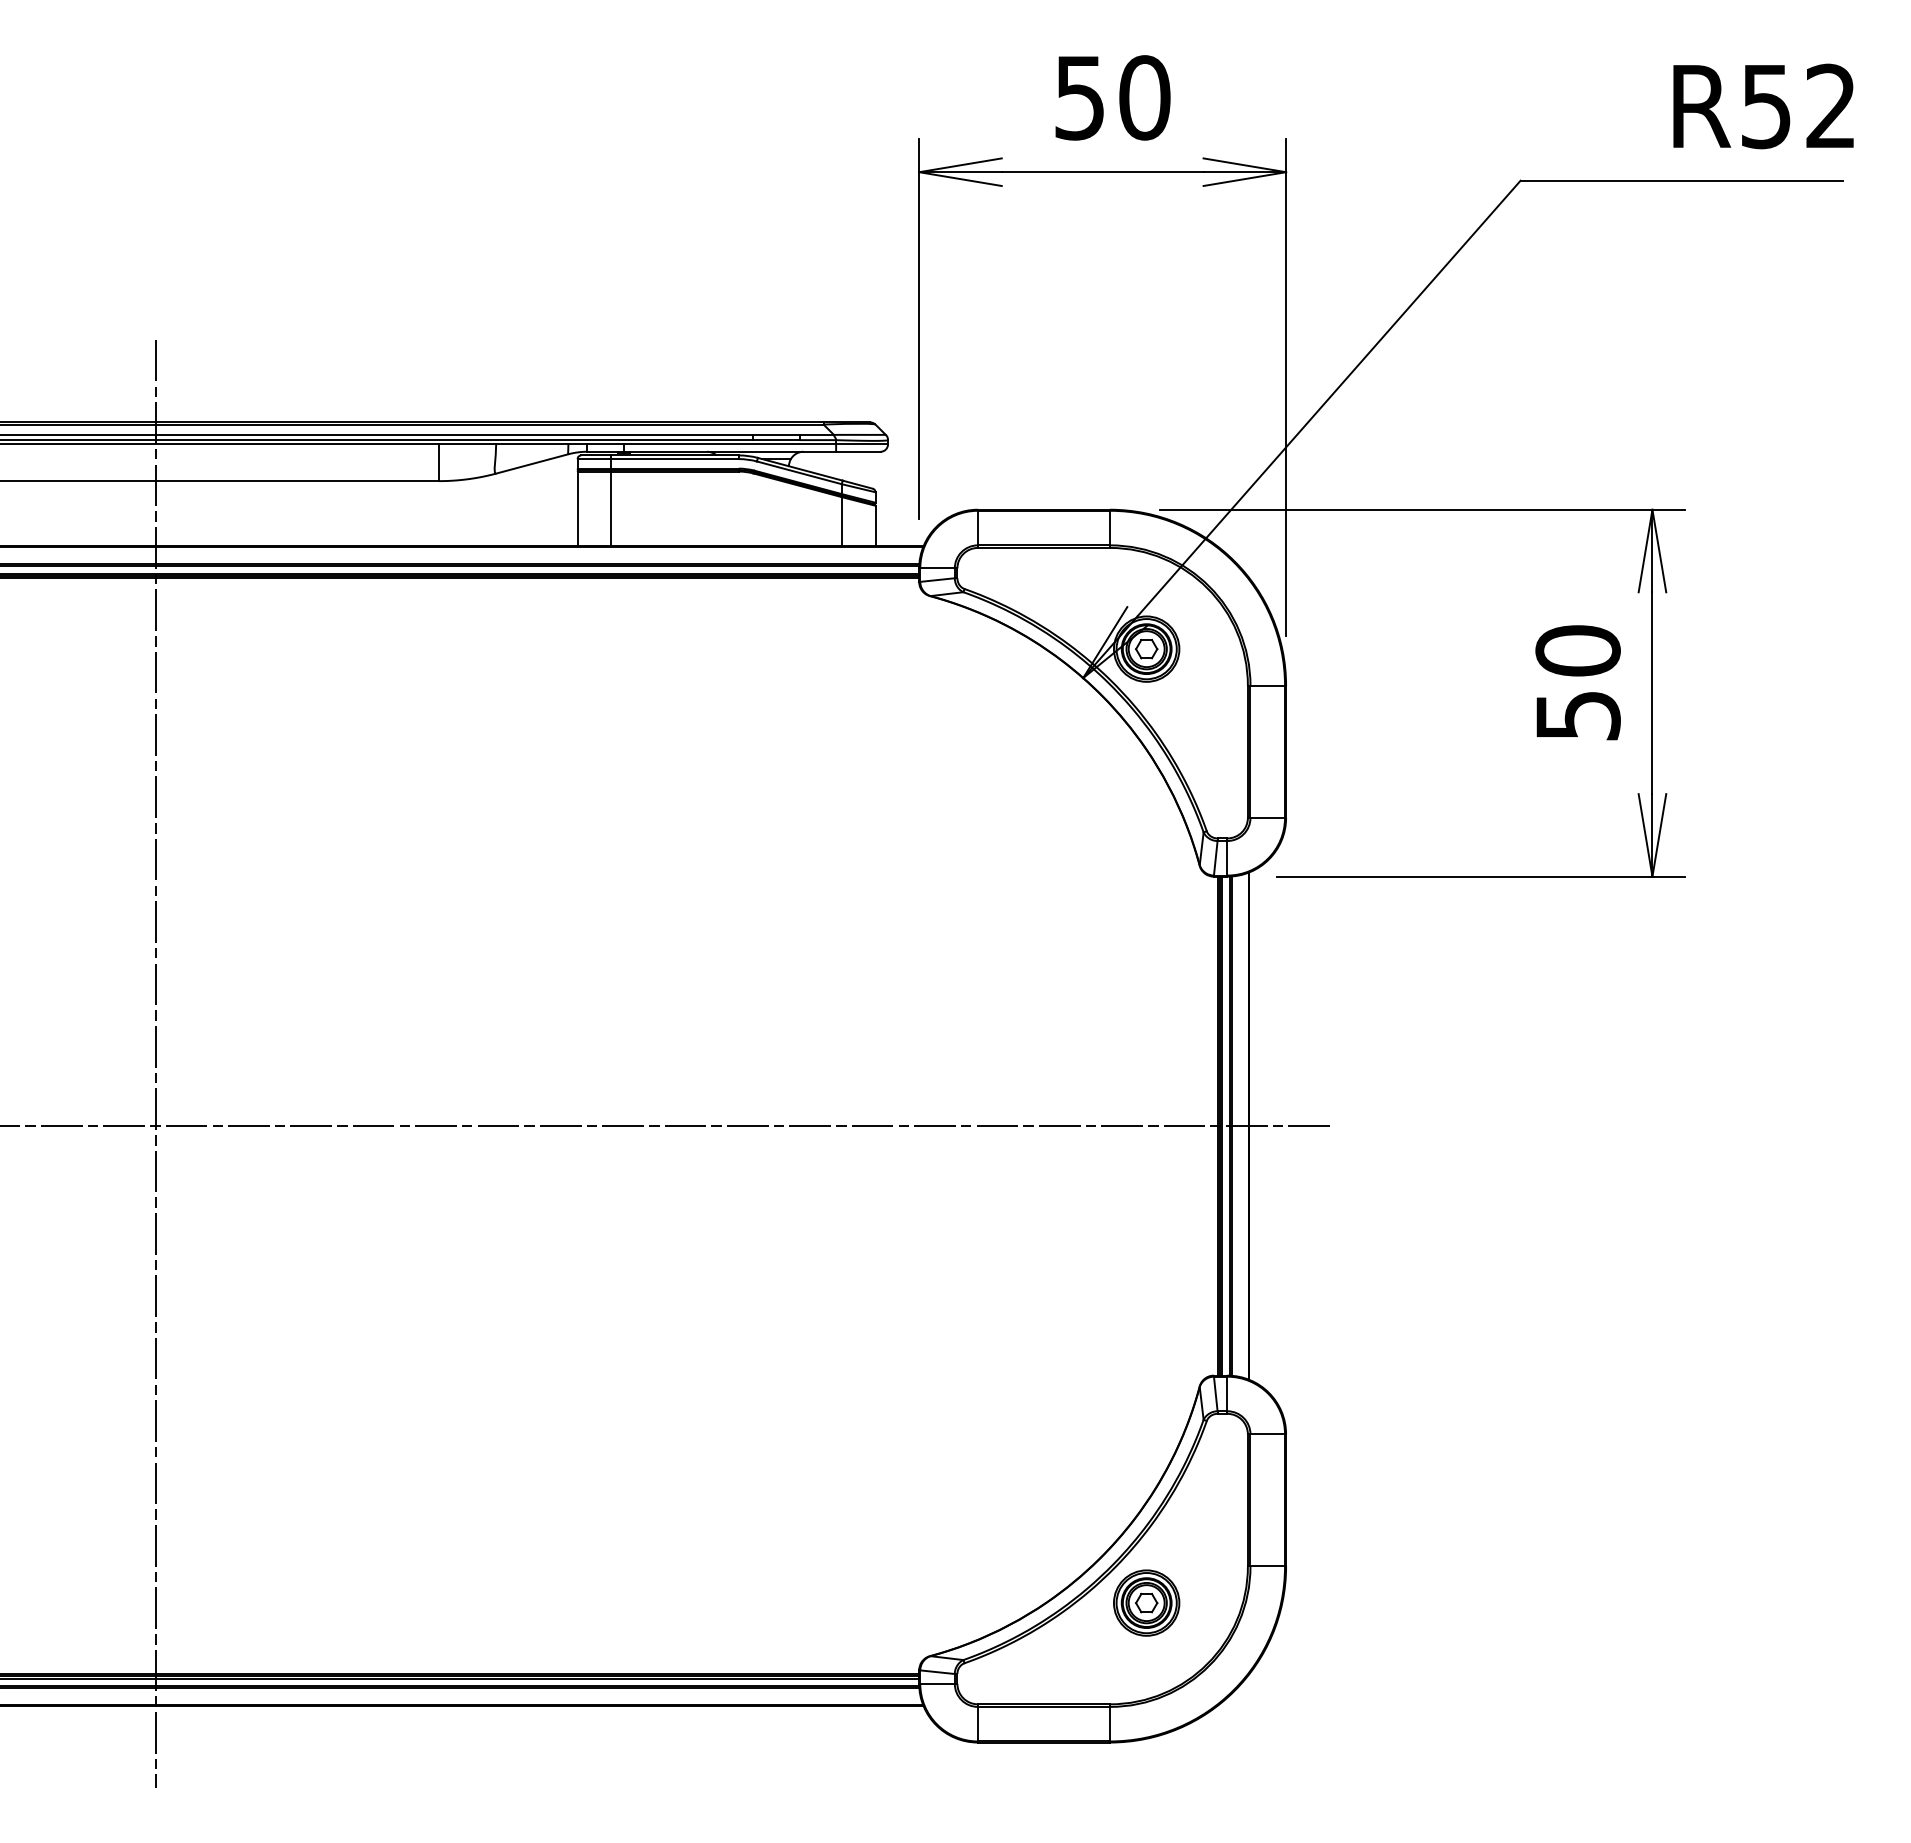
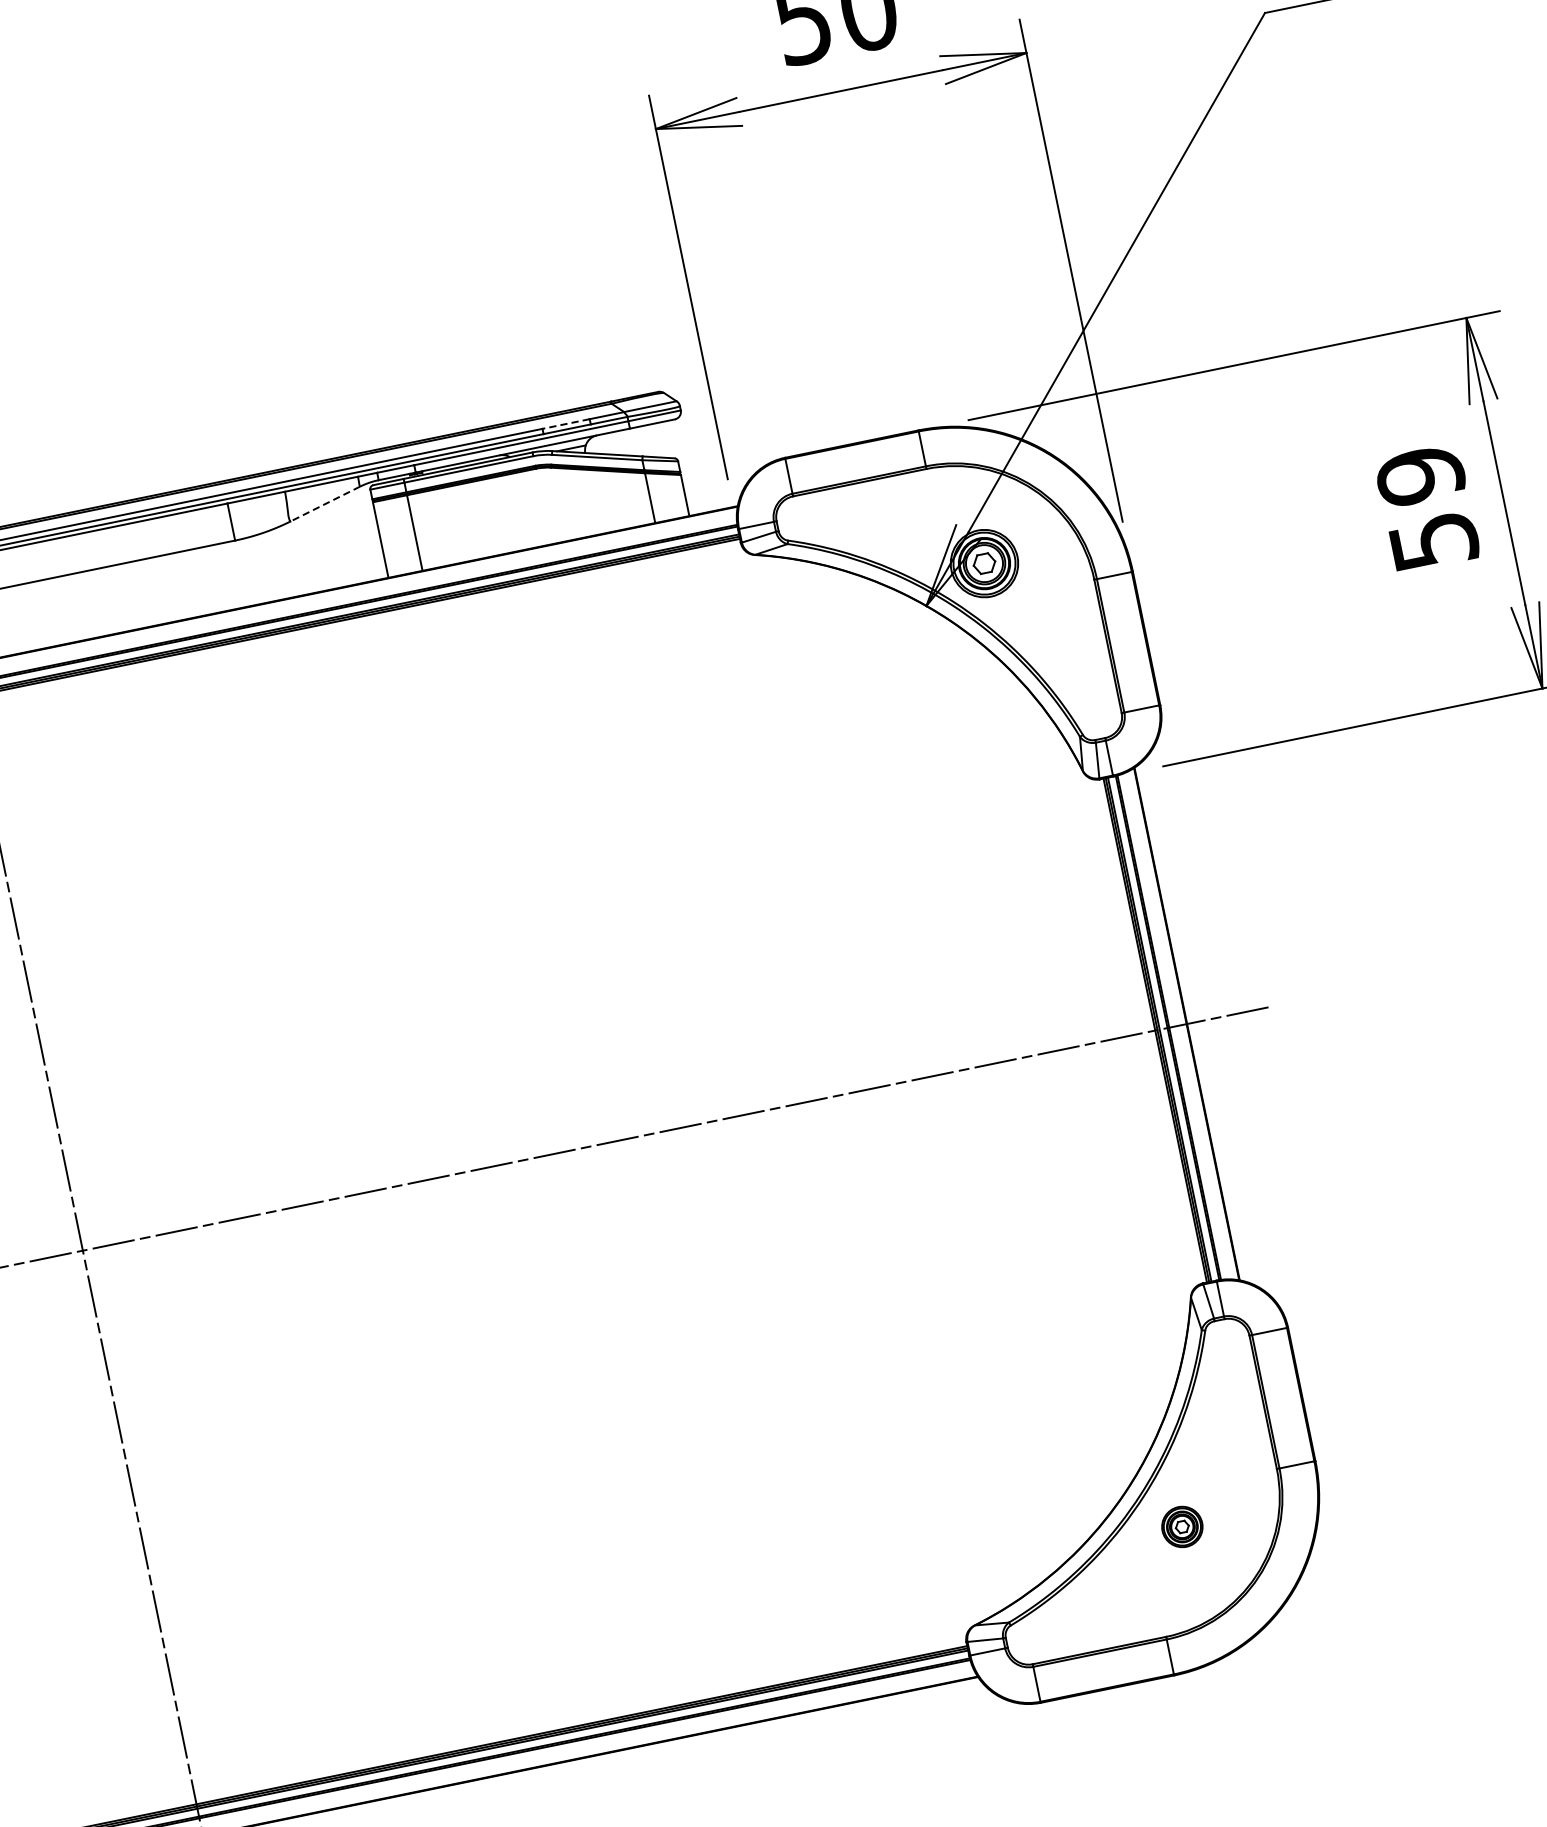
line: (775, 434) -> (565, 423), solid -> dashed
line: (531, 464) -> (324, 504), solid -> dashed
text: (1577, 650) -> (1419, 475), 50 -> 59
part: (1146, 1602) -> (1181, 1526), size x0.6

